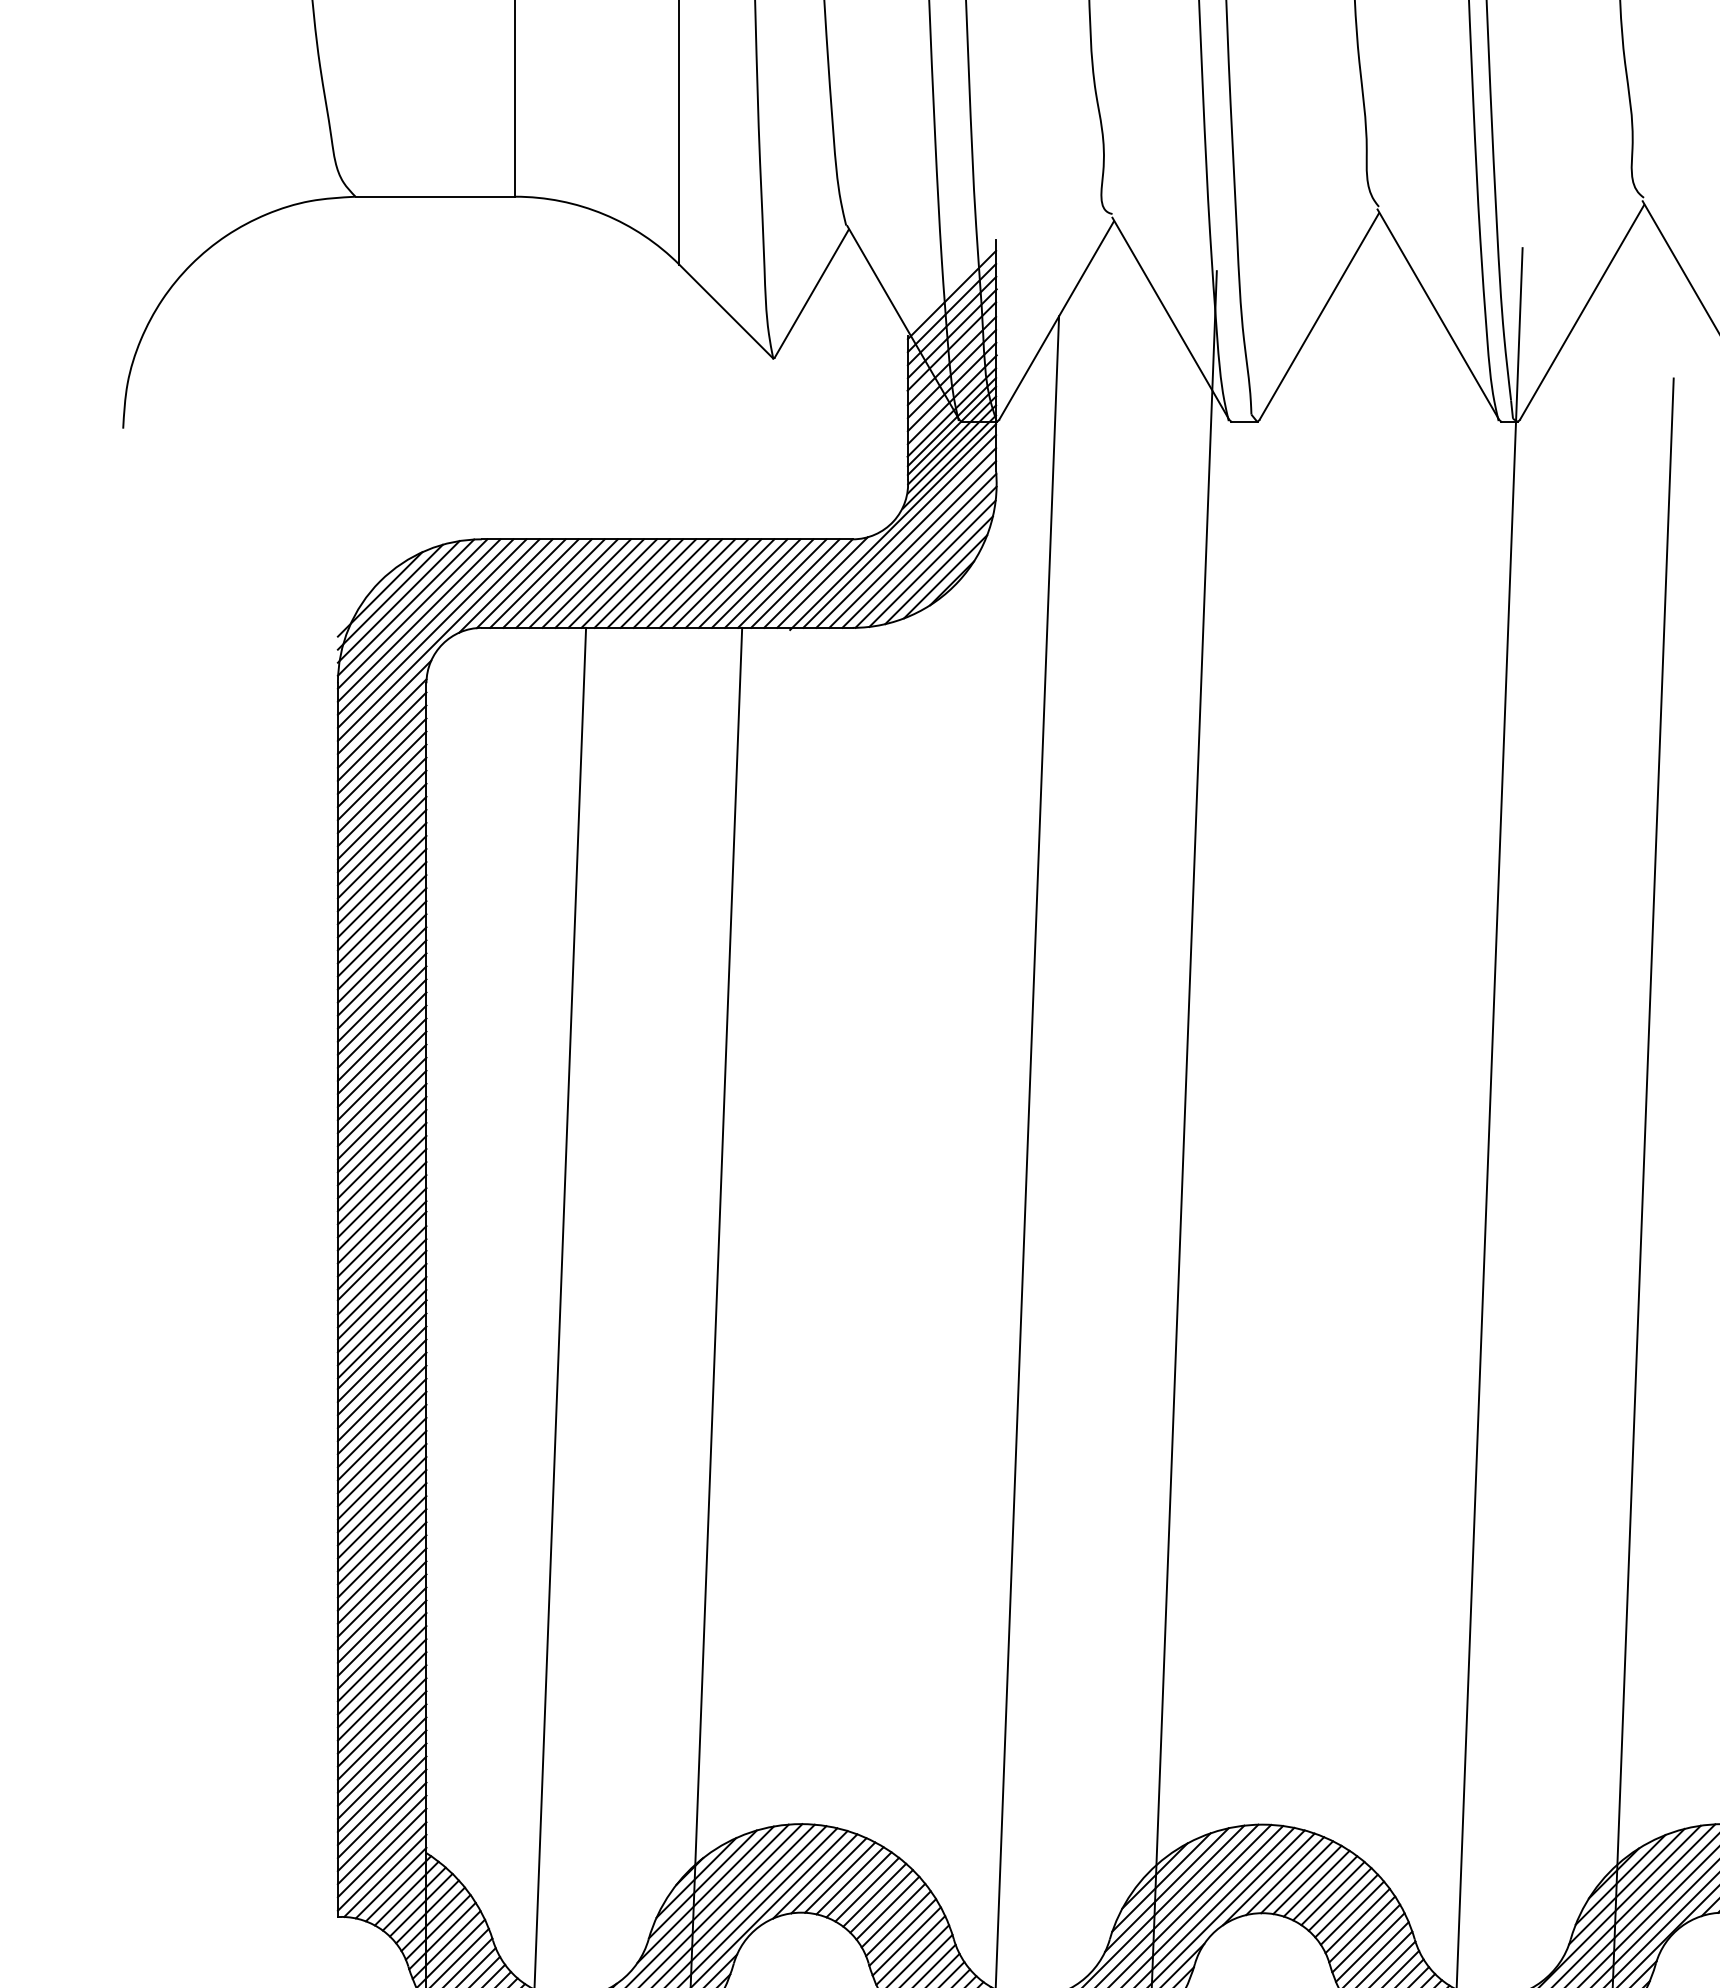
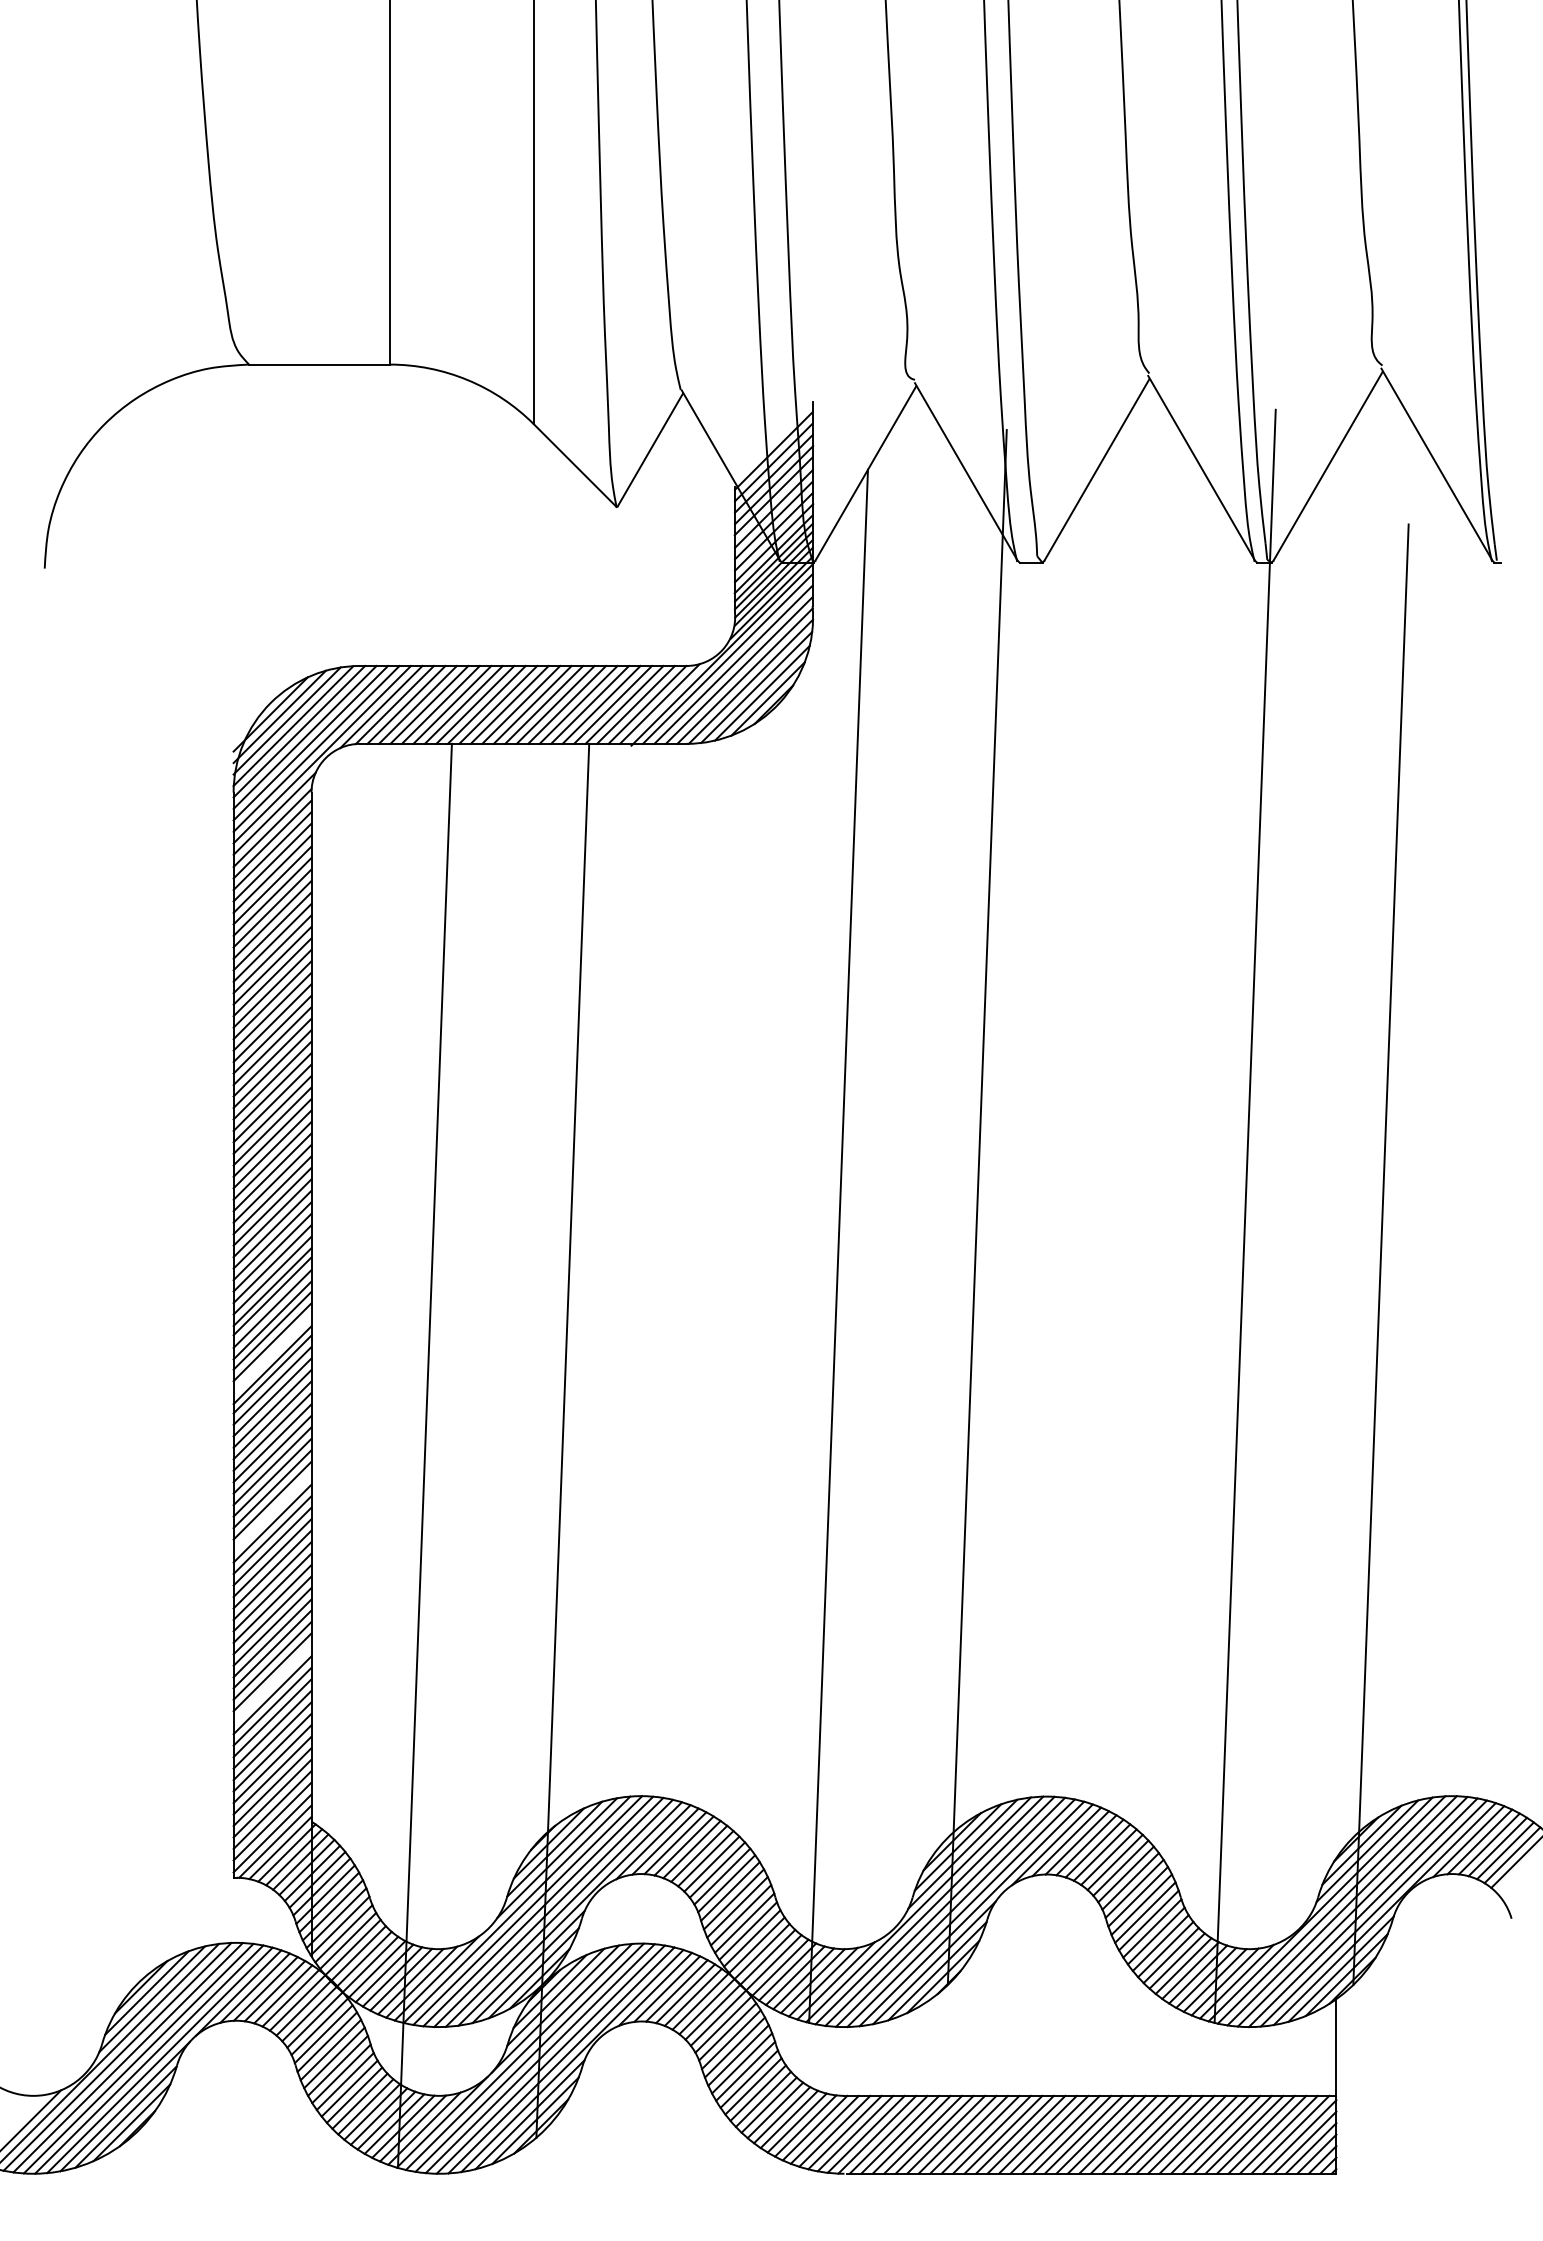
line: (382, 1320) -> (272, 1353), removed
line: (382, 1501) -> (272, 1512), removed
line: (382, 1696) -> (272, 1683), removed

